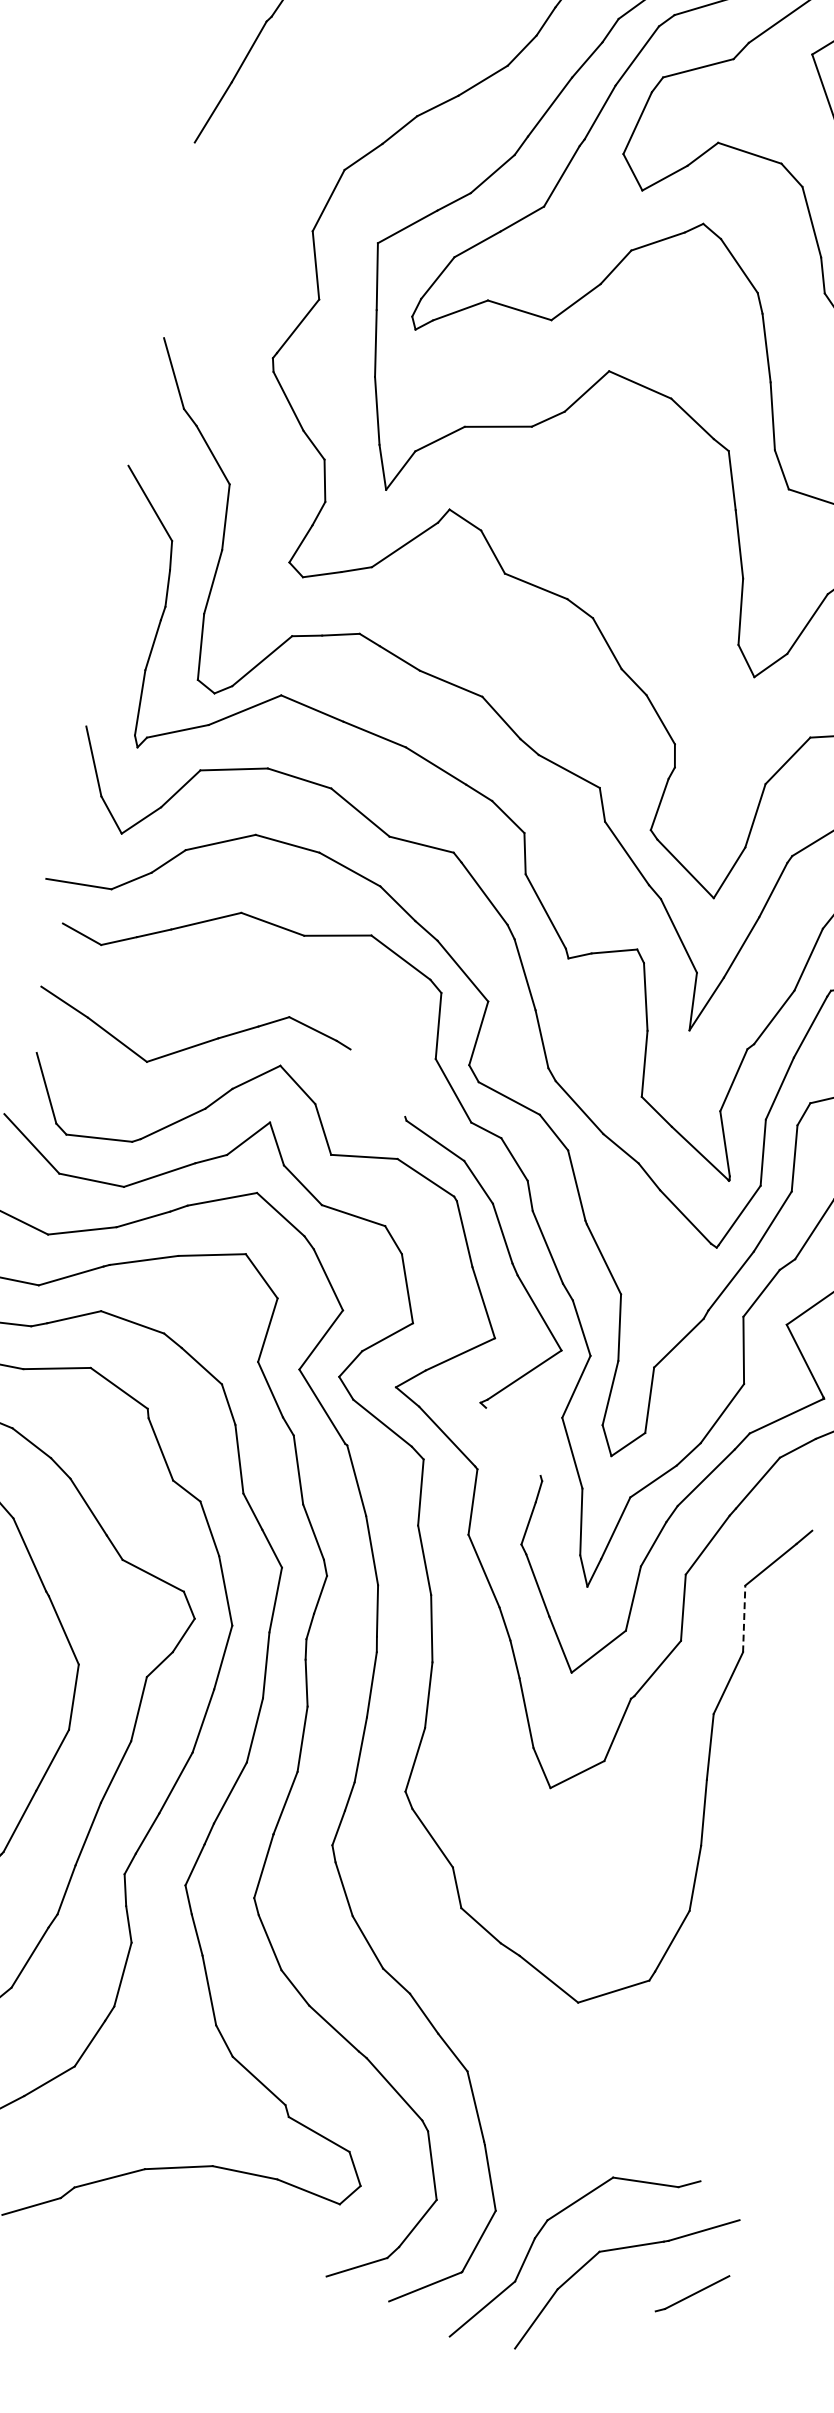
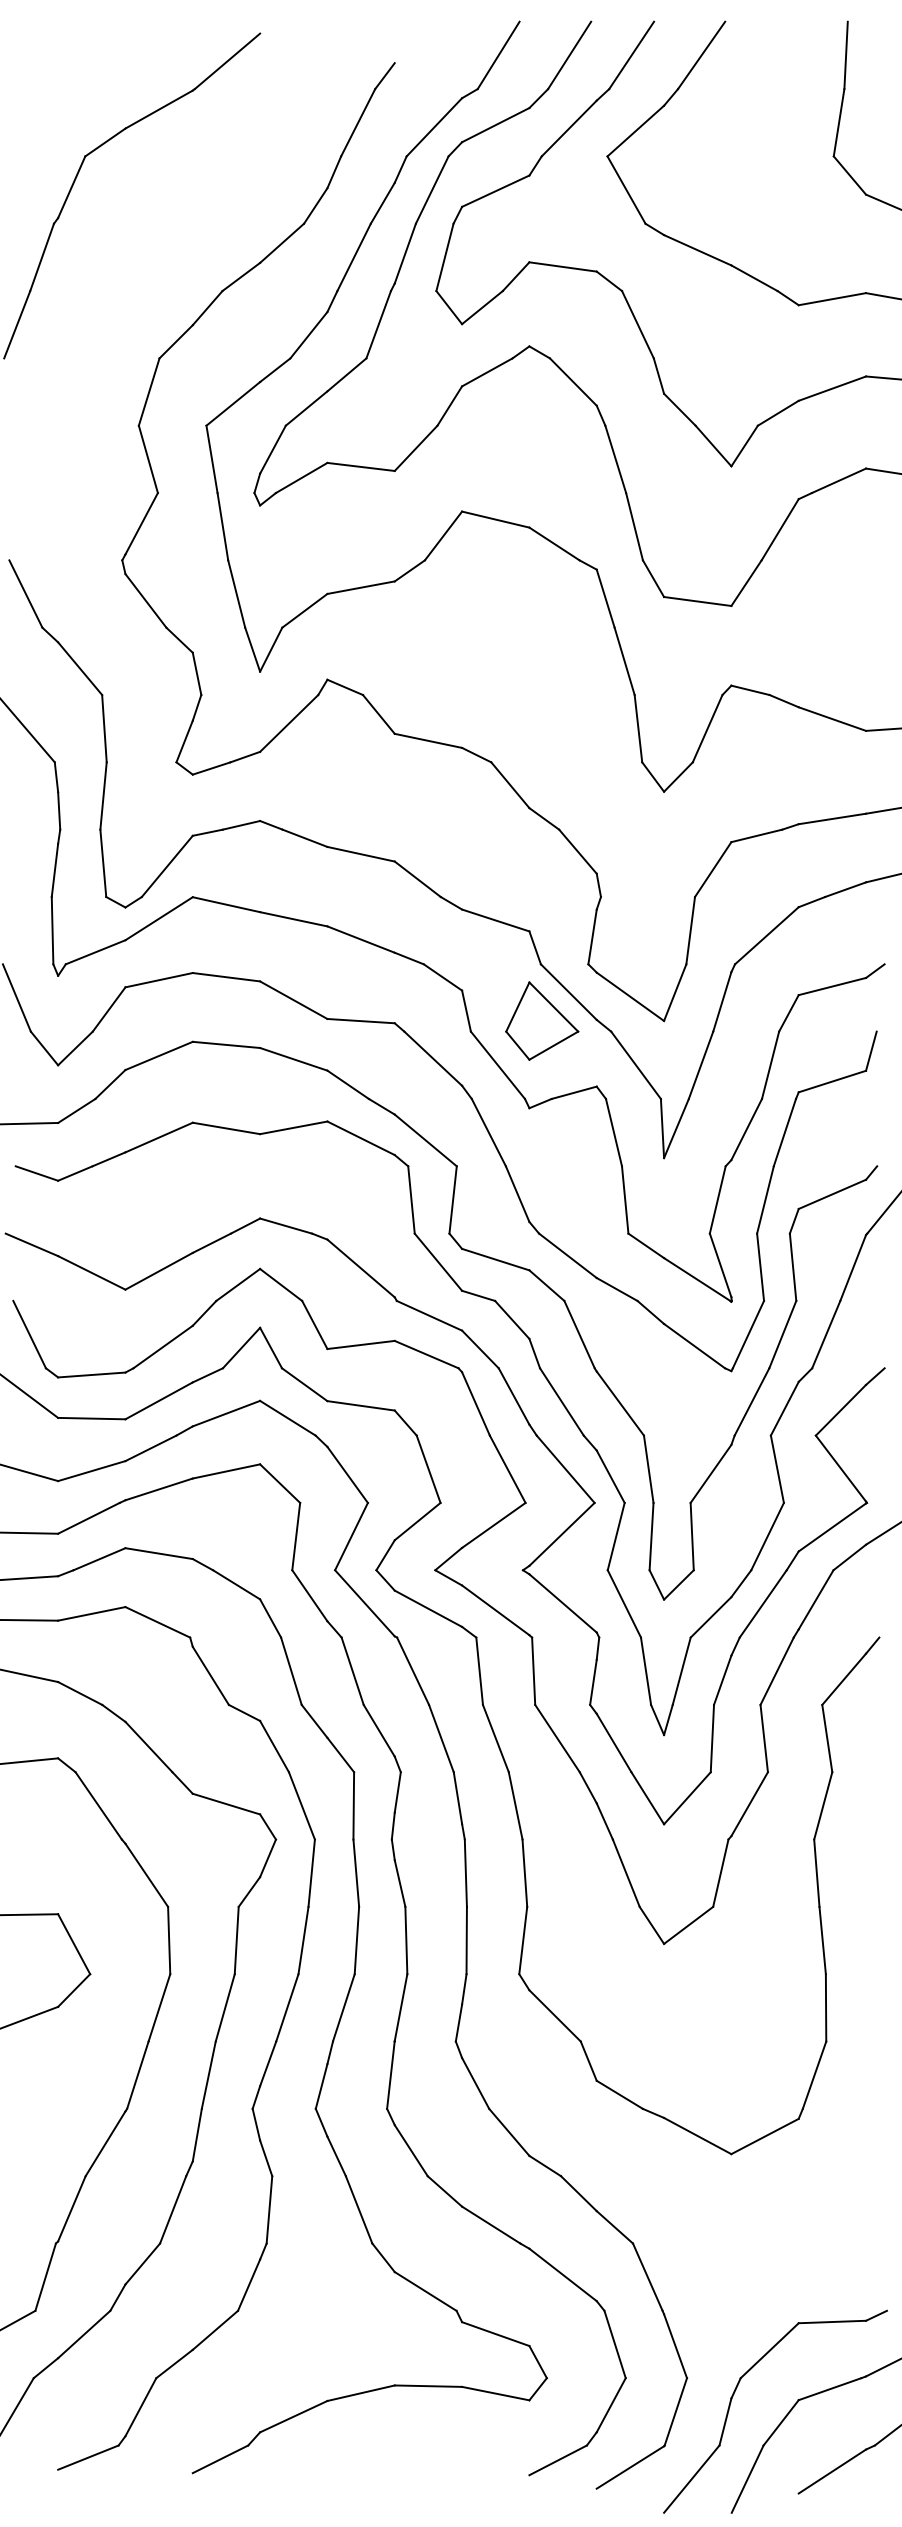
part: (596, 876) -> (542, 1020), added
line: (377, 1083) -> (360, 1268), added
line: (512, 1441) -> (562, 1603), added
line: (744, 1618) -> (827, 1738), dashed -> solid
line: (619, 2326) -> (832, 2471), added

